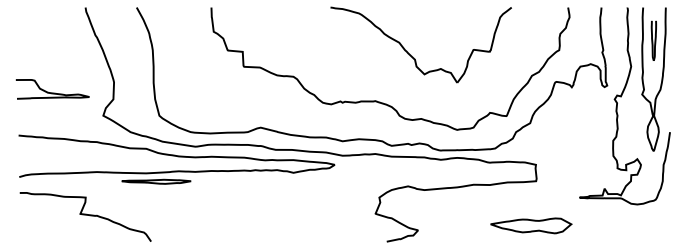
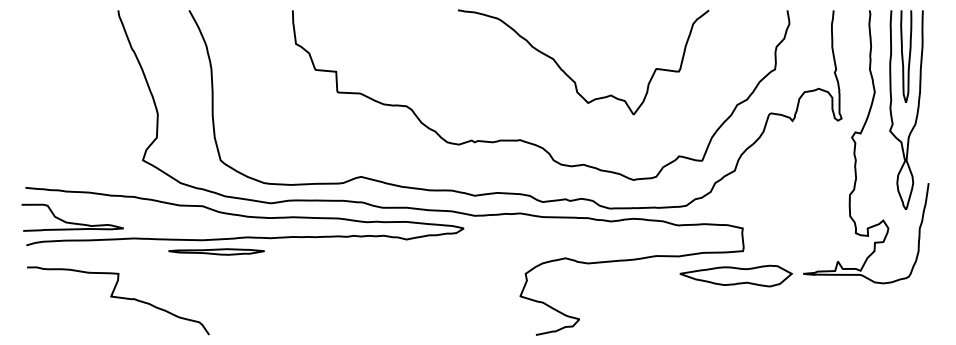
part: (654, 40) -> (906, 56), size x1.67
curve: (52, 92) -> (72, 222), moved
part: (531, 225) -> (736, 275), moved

